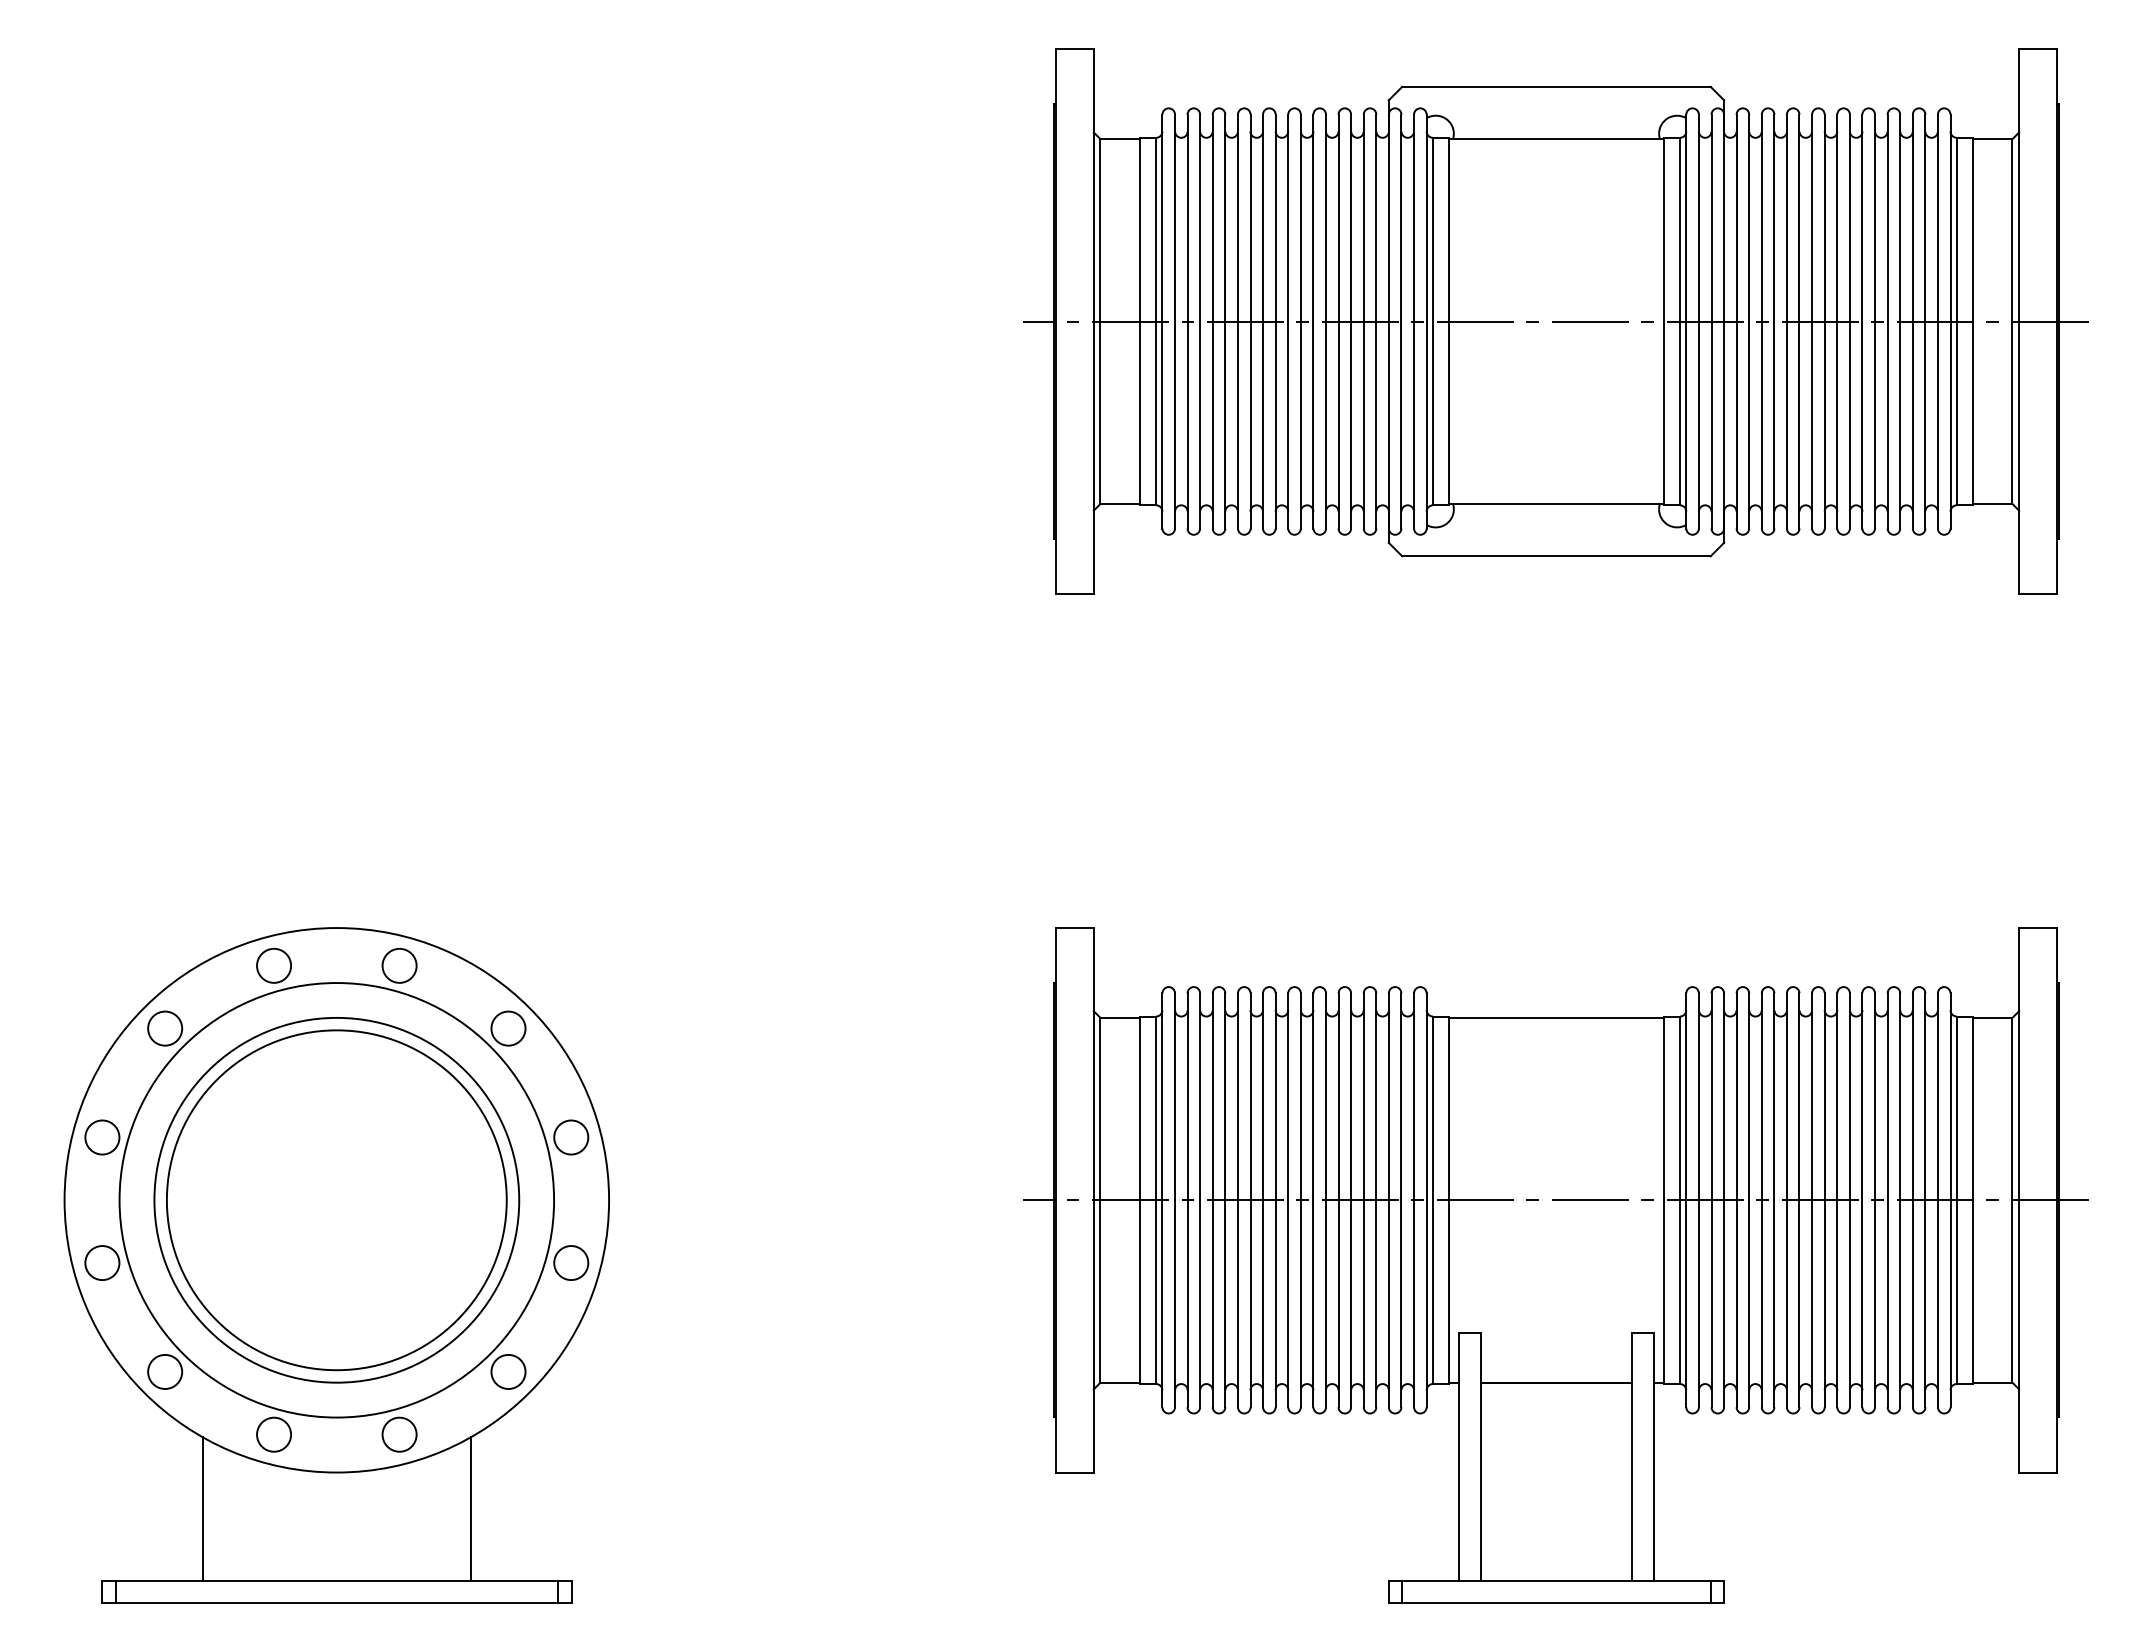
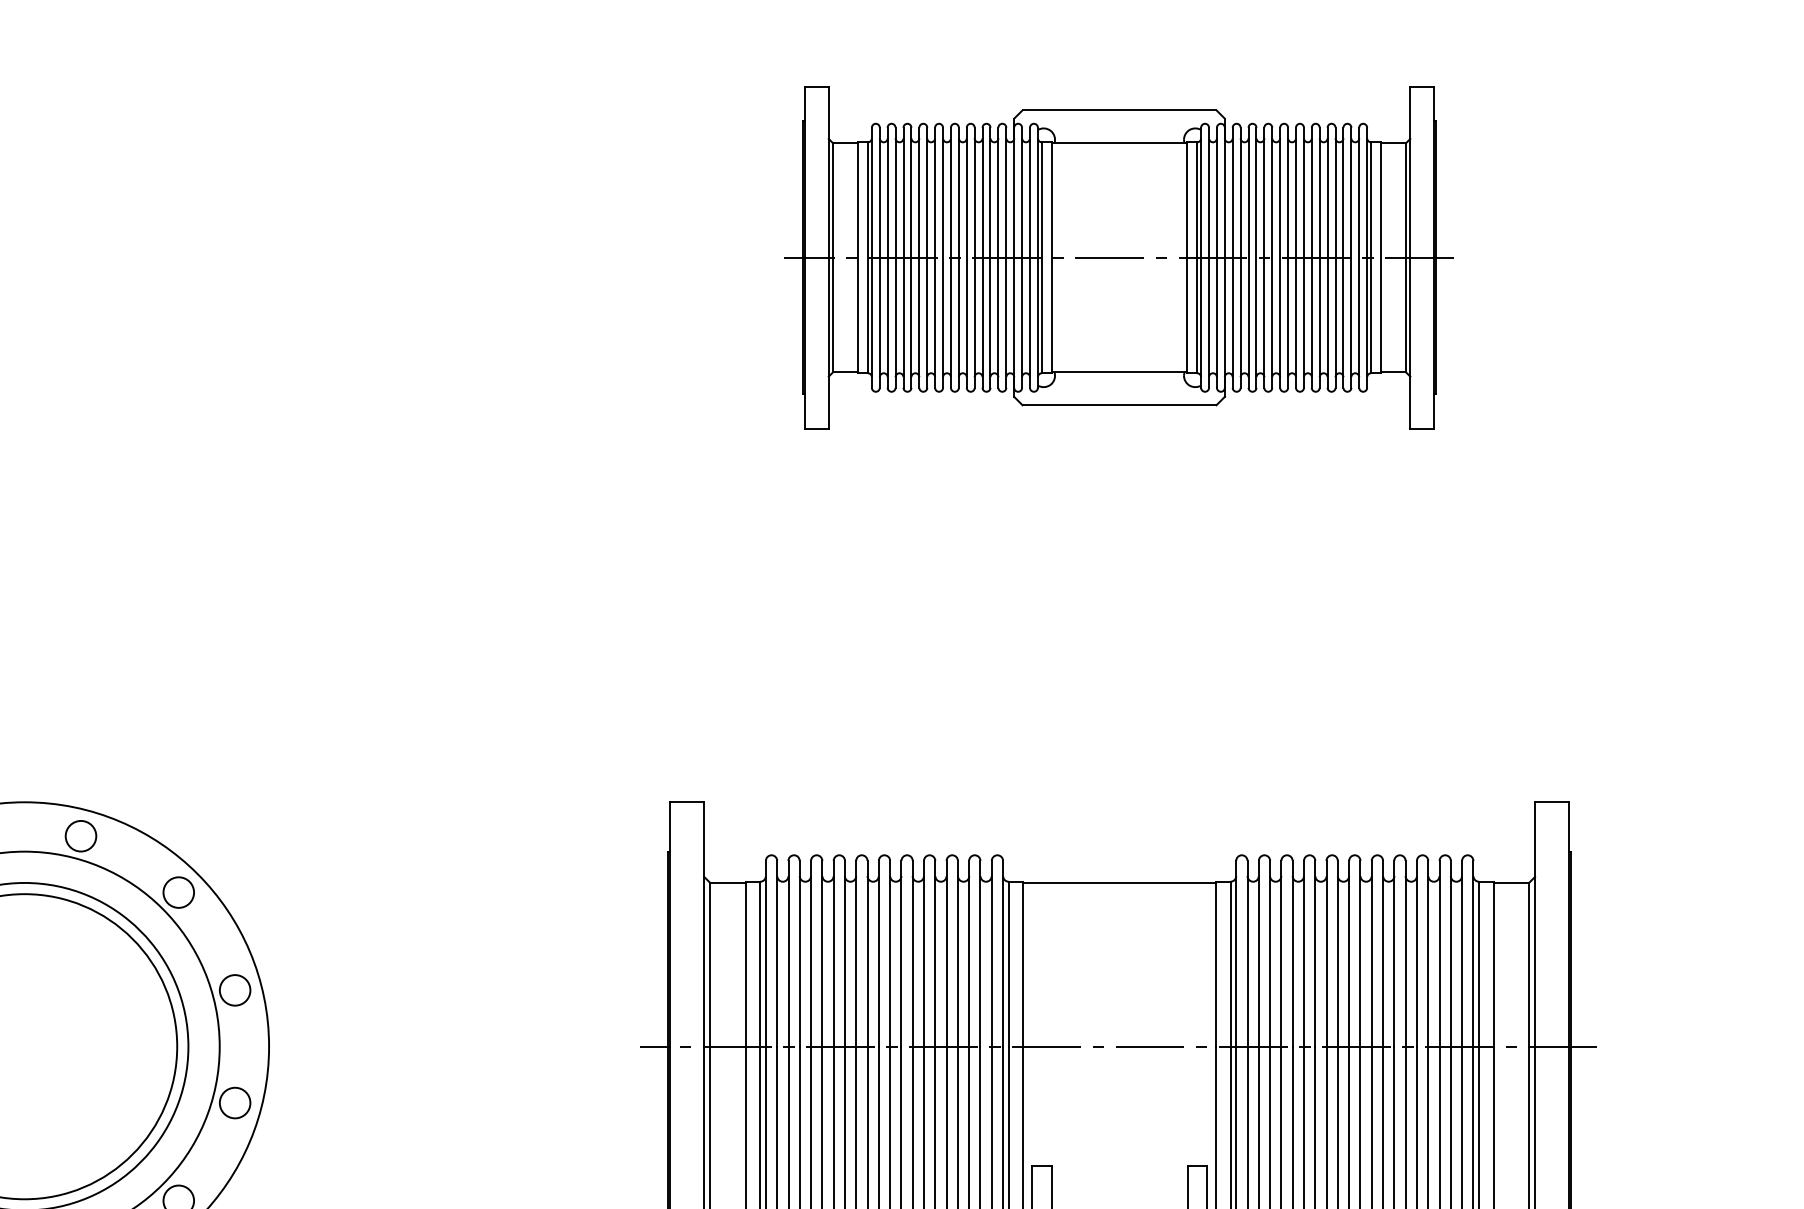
part: (1555, 321) -> (1118, 257), size x0.7

